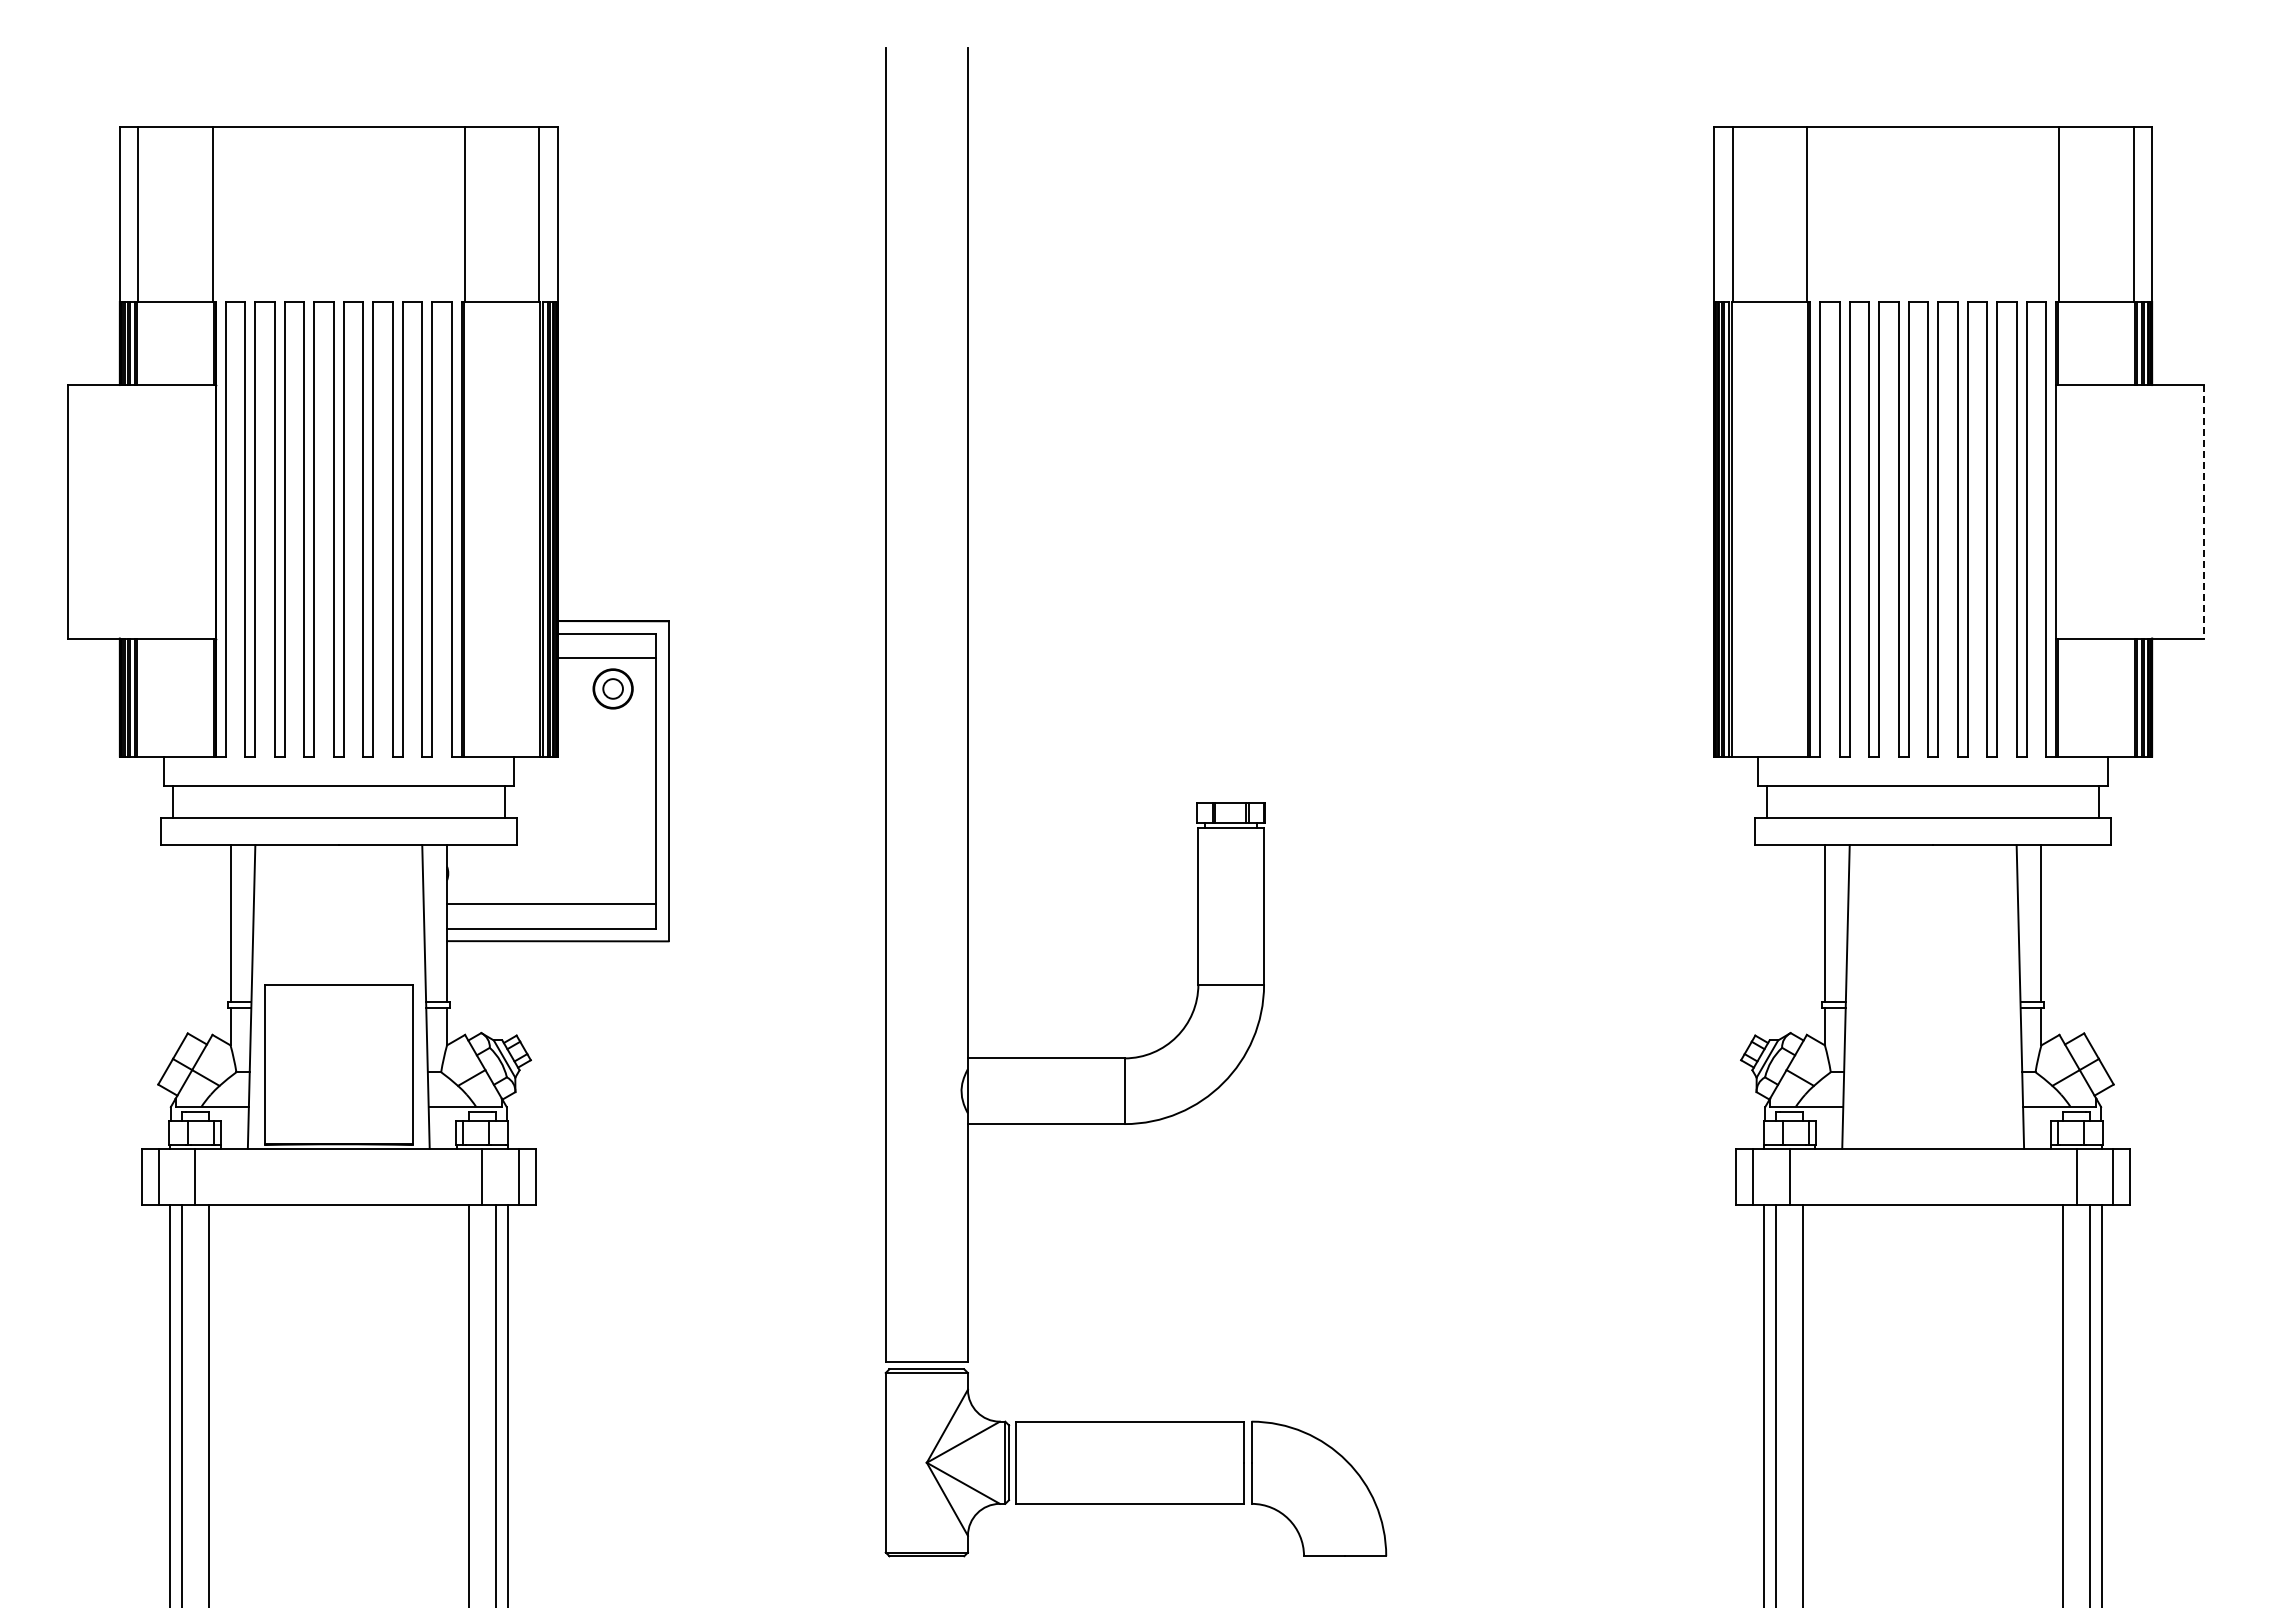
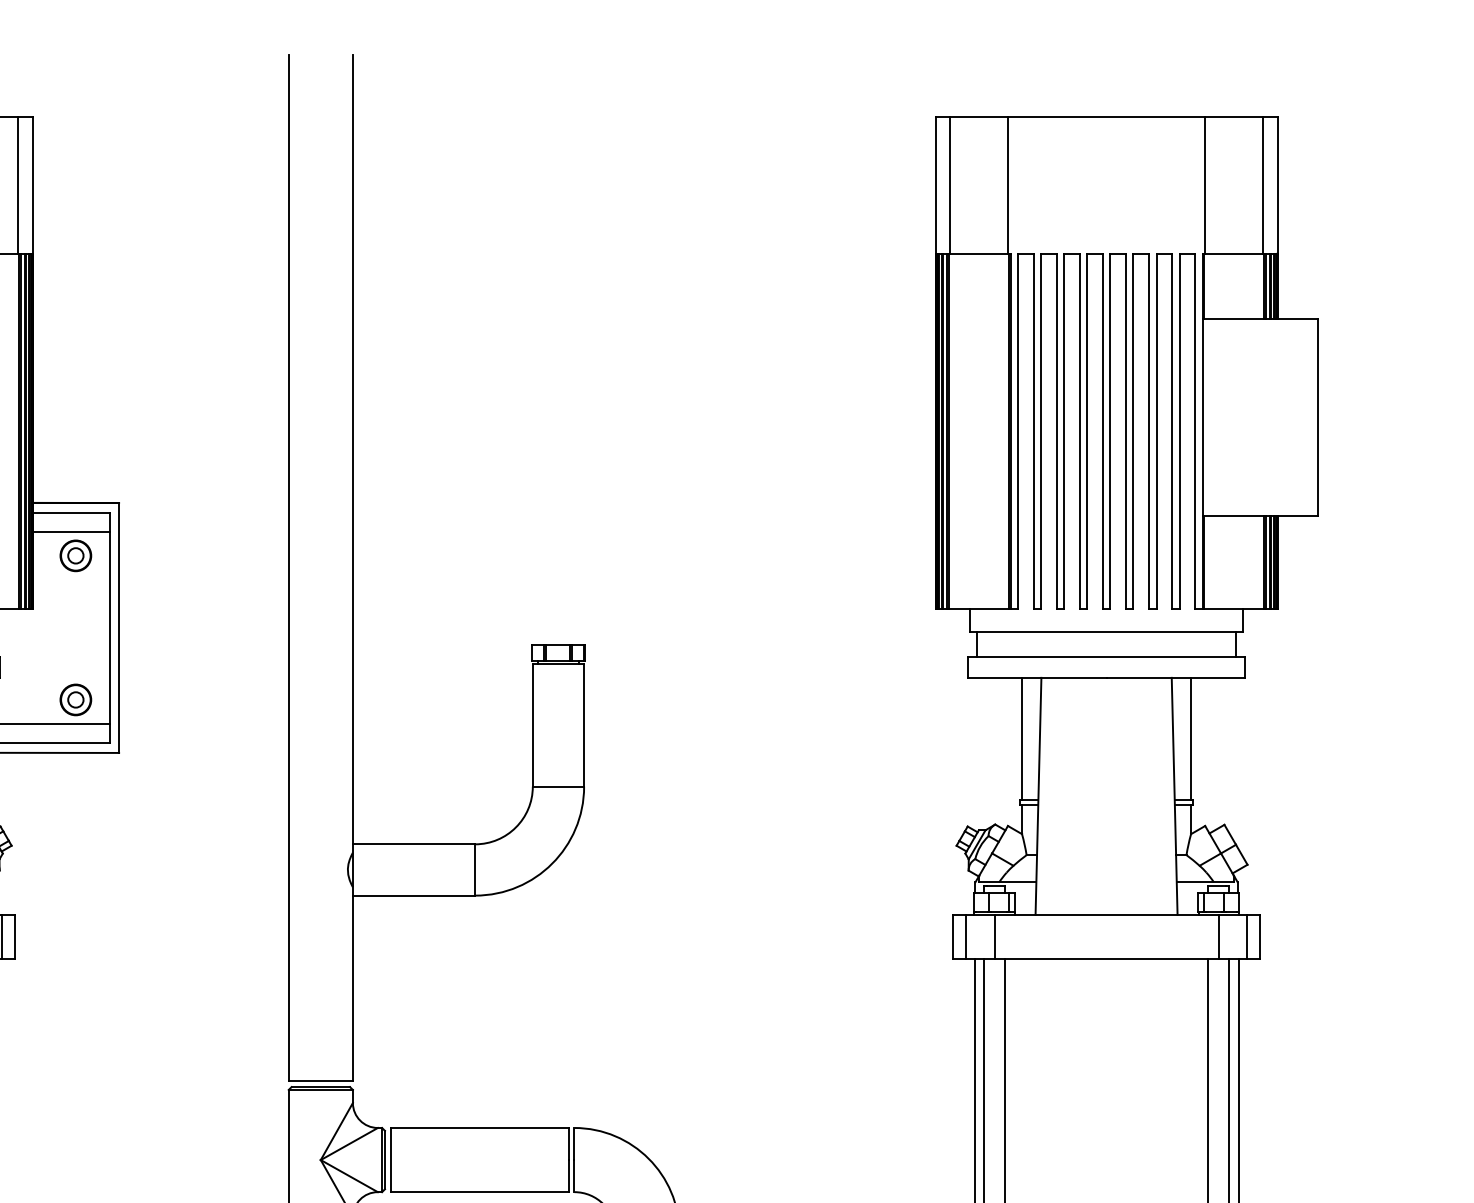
line: (2203, 511) -> (1317, 417), dashed -> solid
part: (612, 873) -> (75, 699), added

